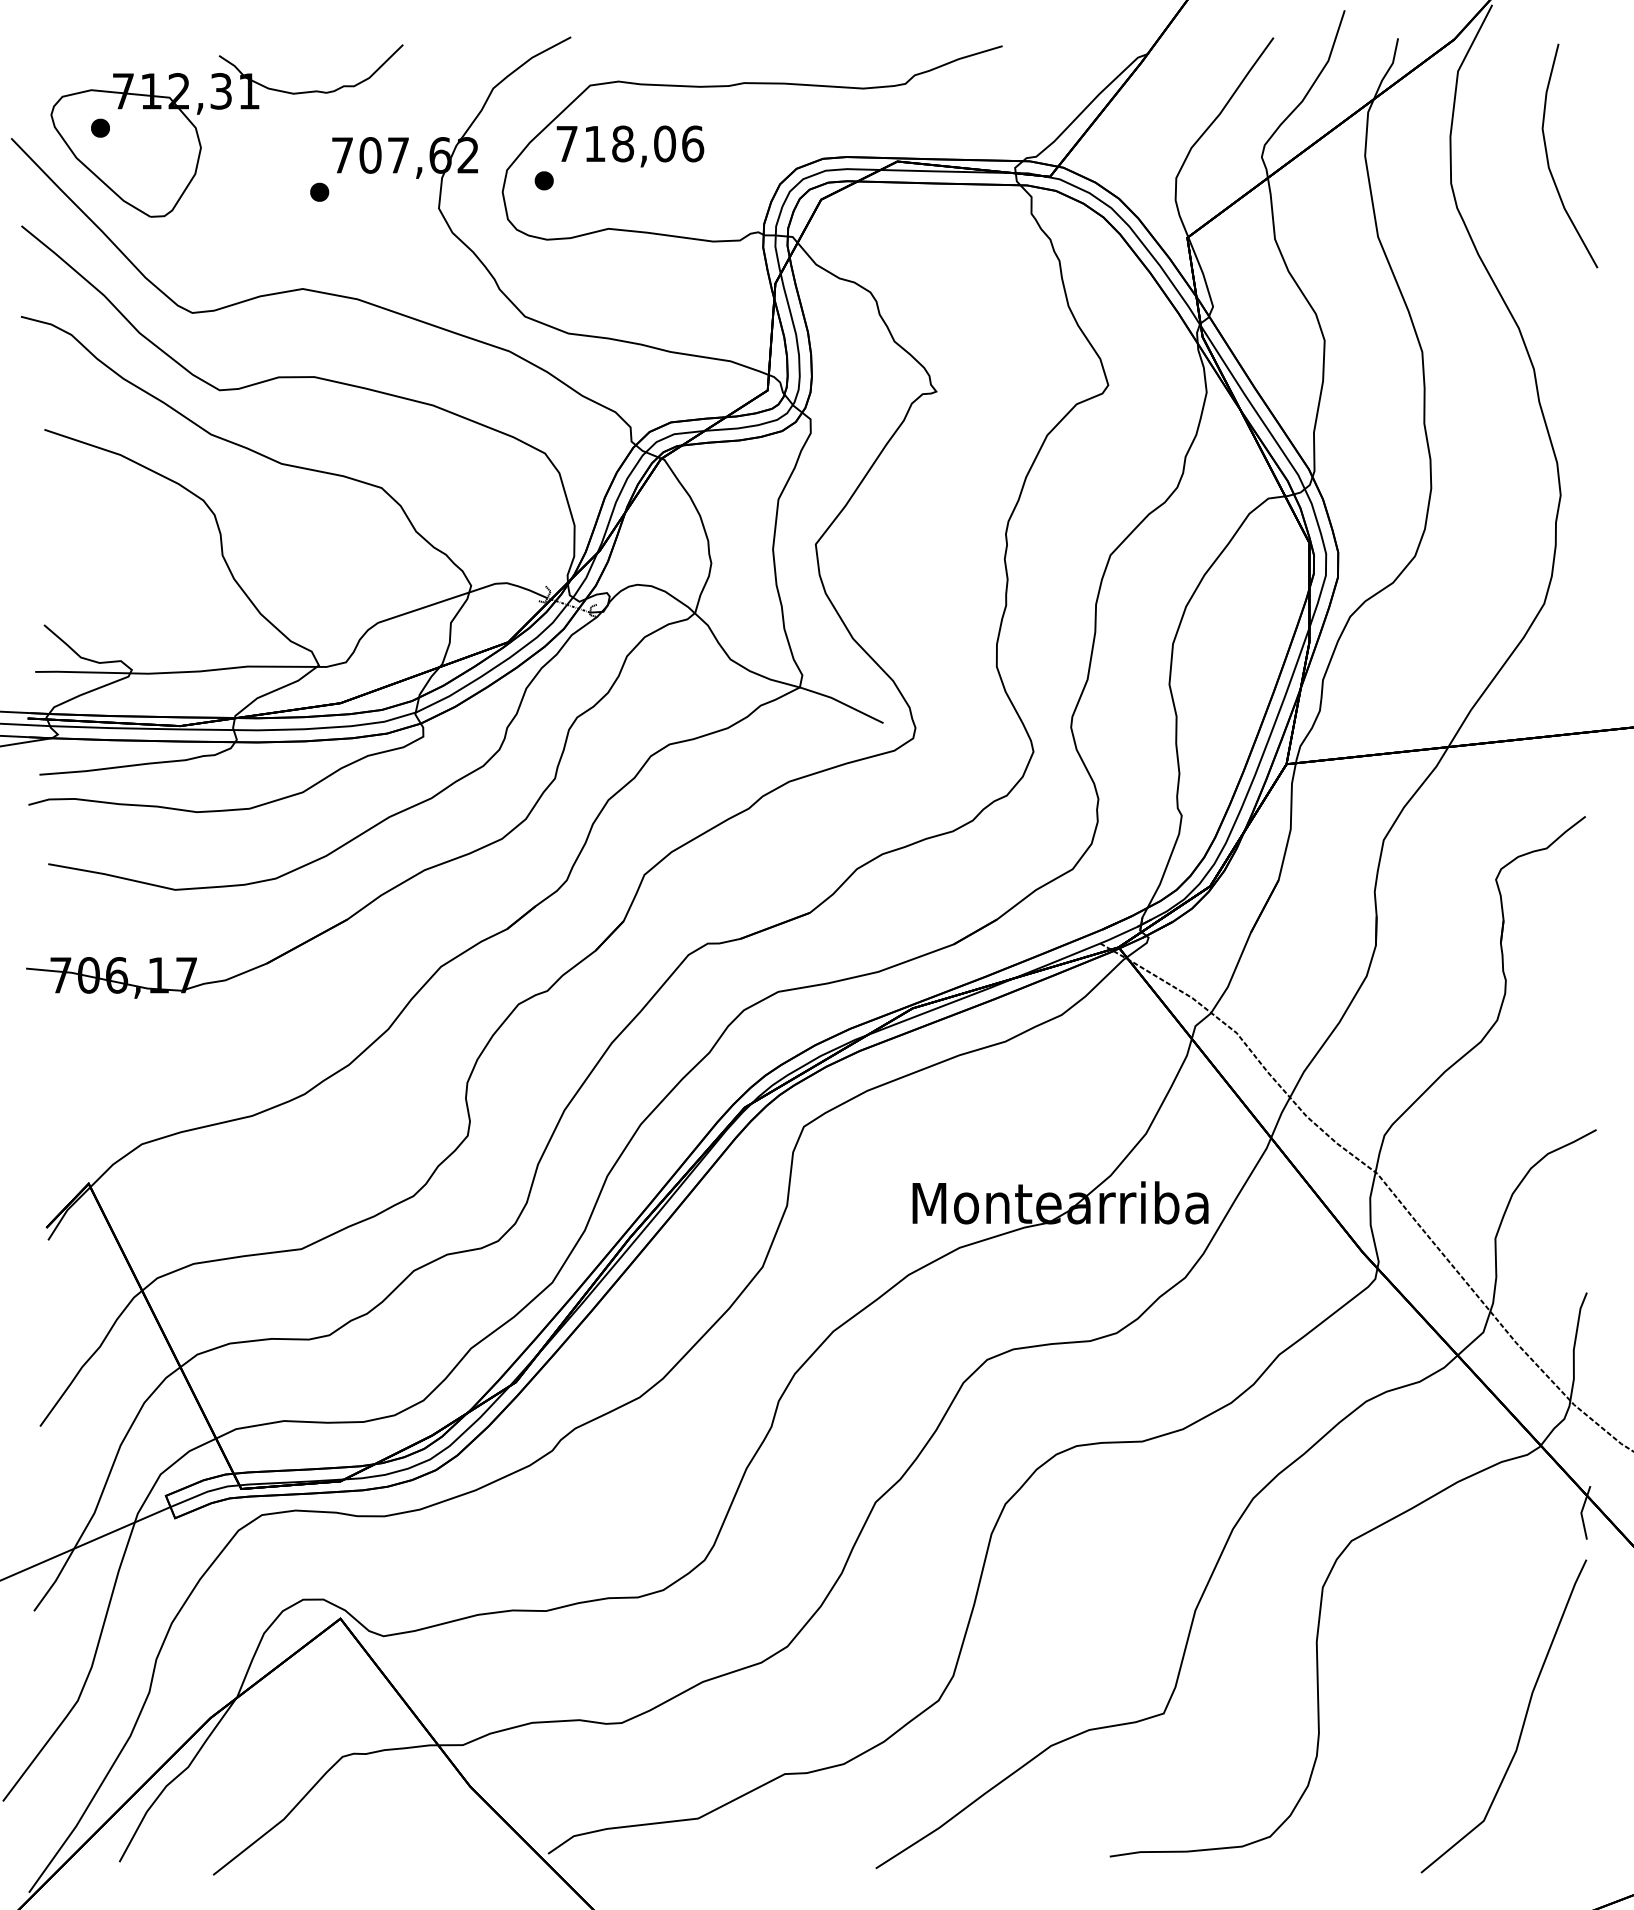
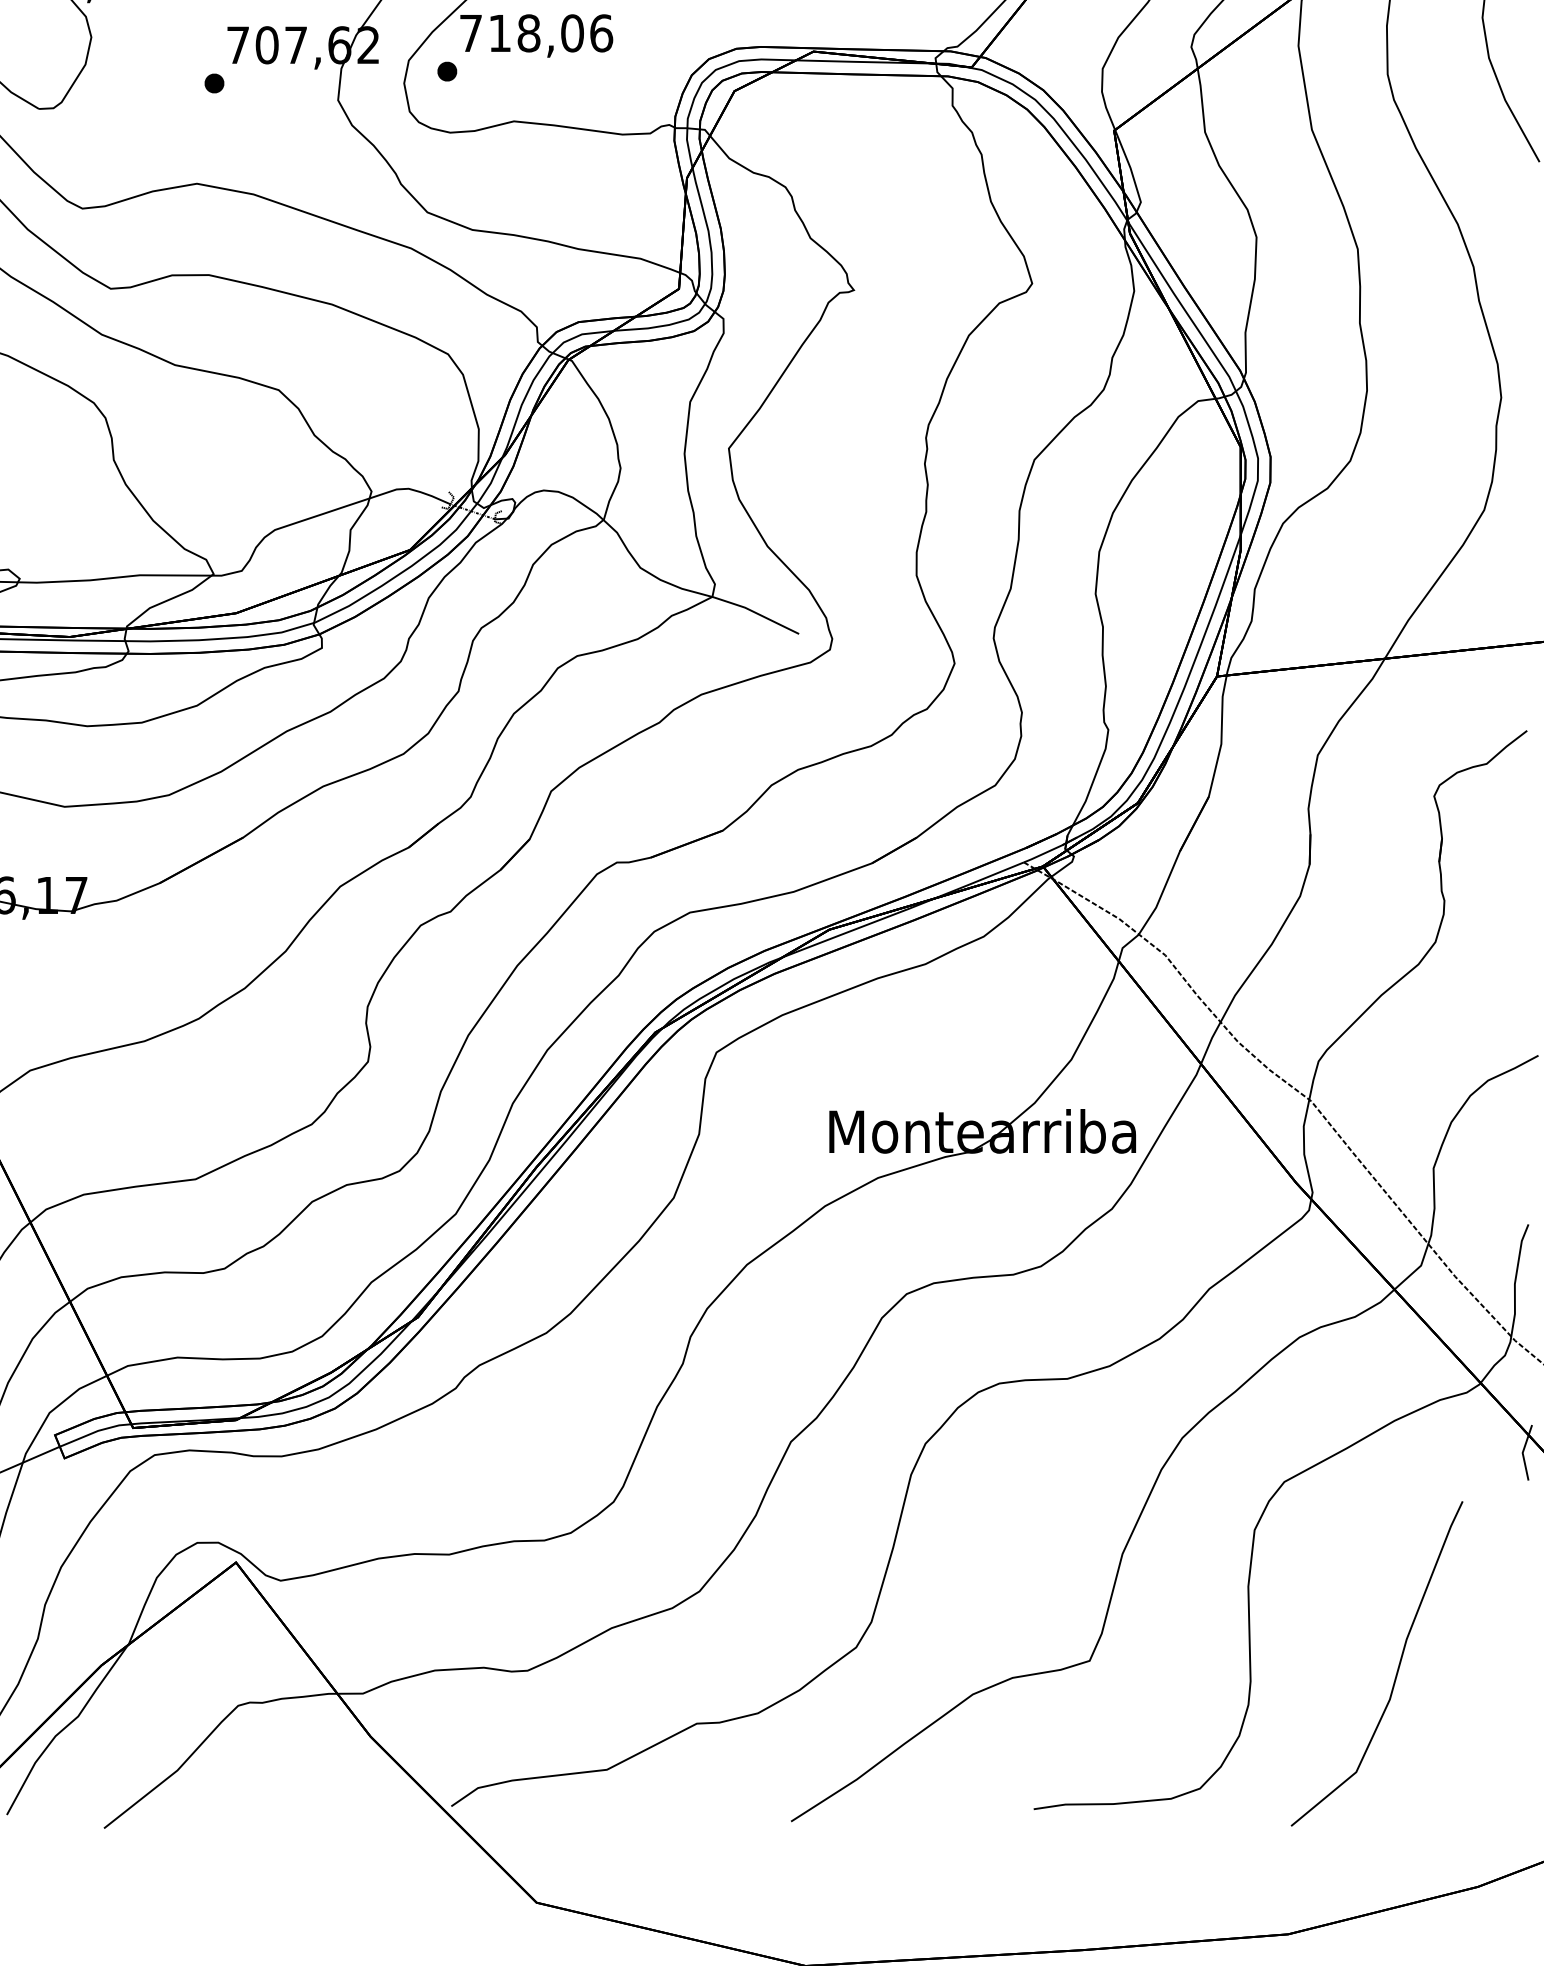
curve: (1523, 1720) -> (1397, 1668), moved

